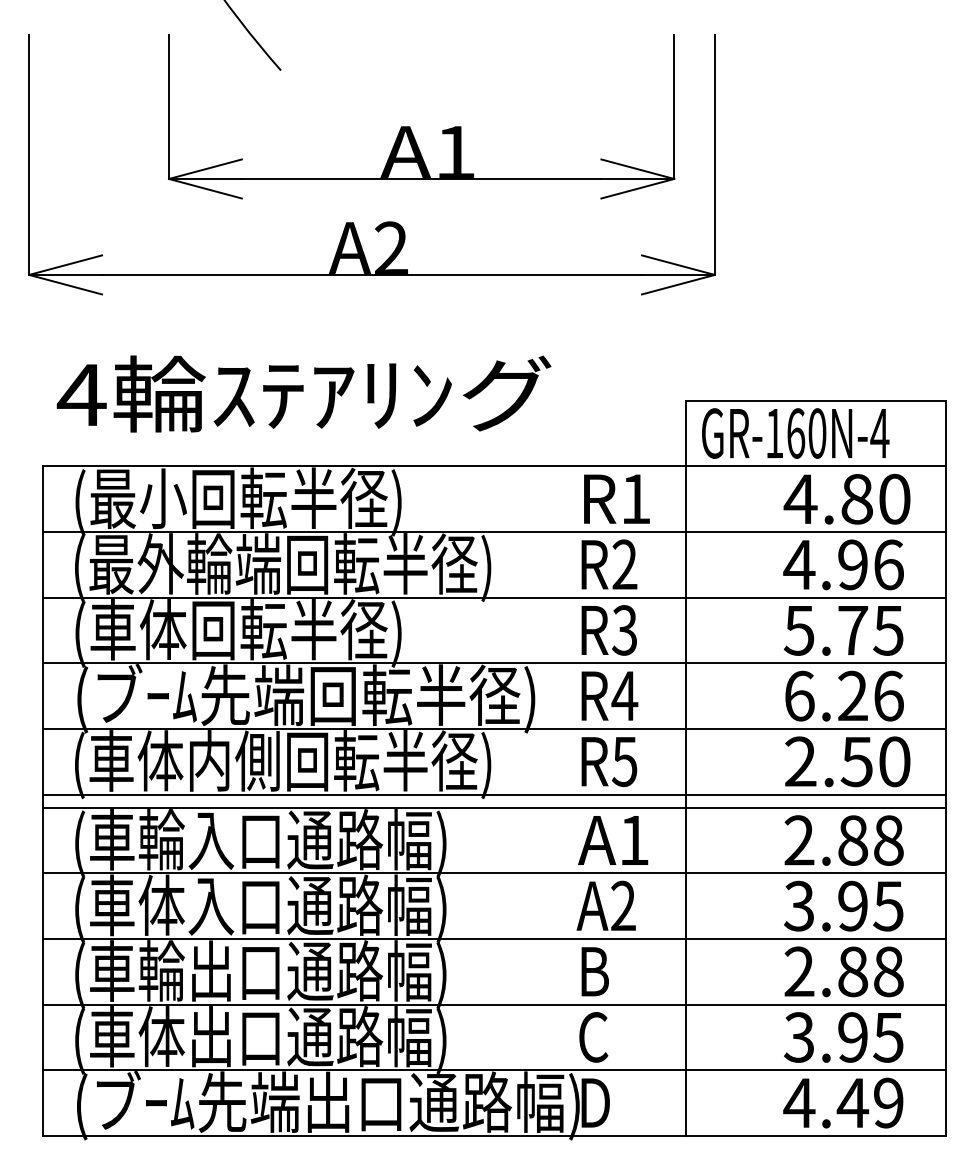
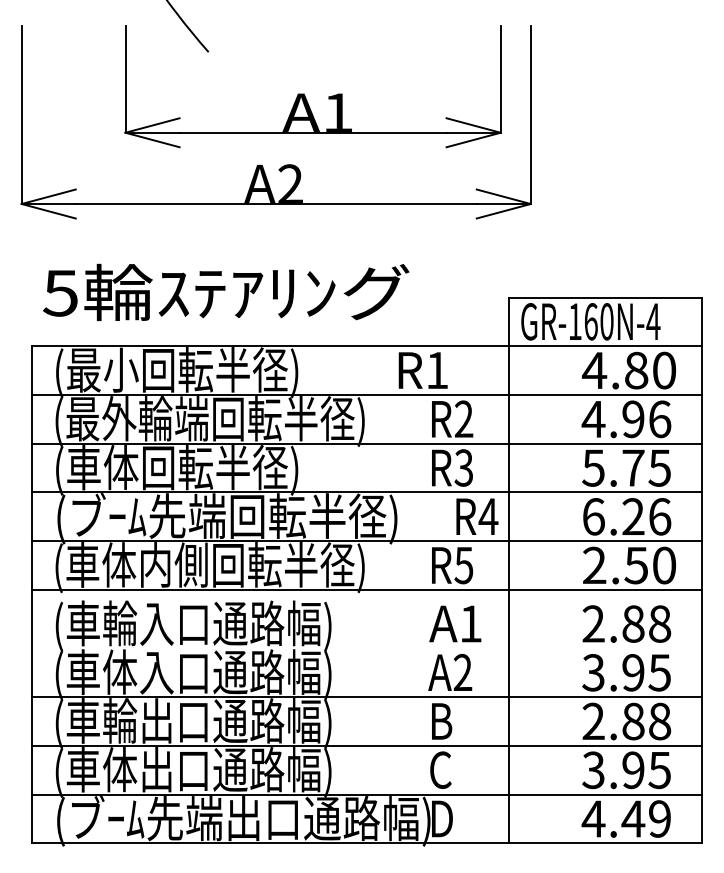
text: (81, 395) -> (60, 293), 4 -> 5
text: (616, 498) -> (422, 370), moved
text: (609, 695) -> (477, 516), moved
line: (494, 807) -> (367, 599), removed
line: (494, 873) -> (367, 648), removed

